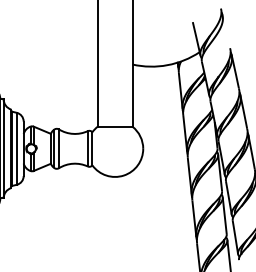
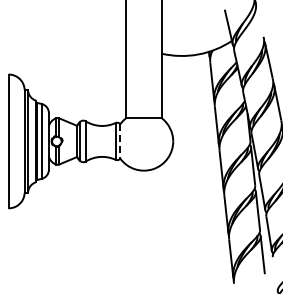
line: (92, 148) -> (120, 141), solid -> dashed

